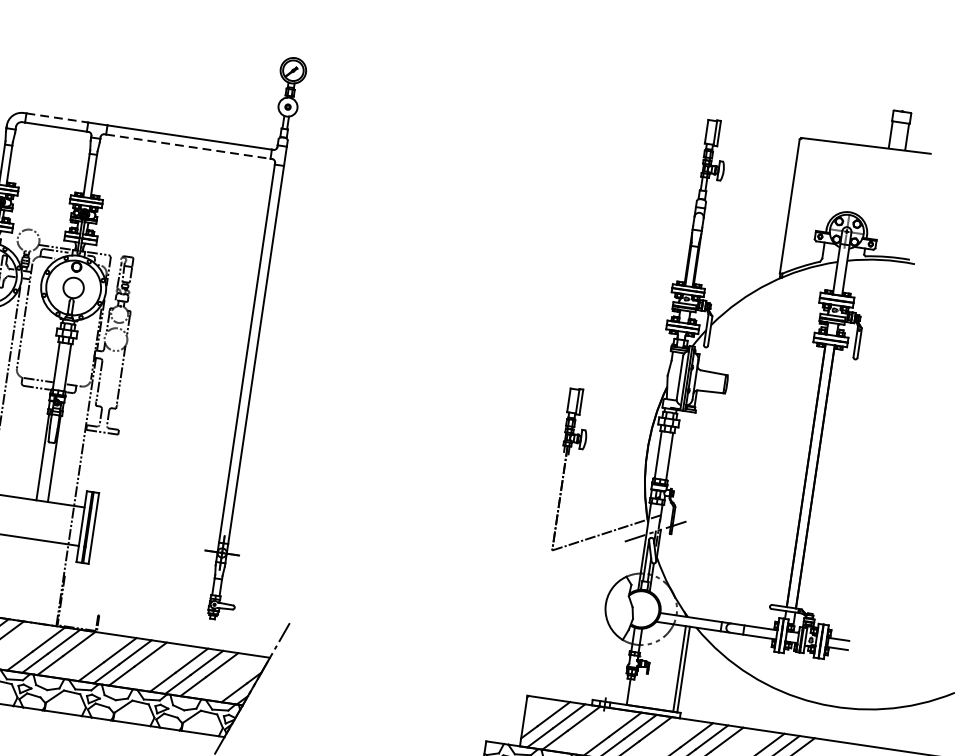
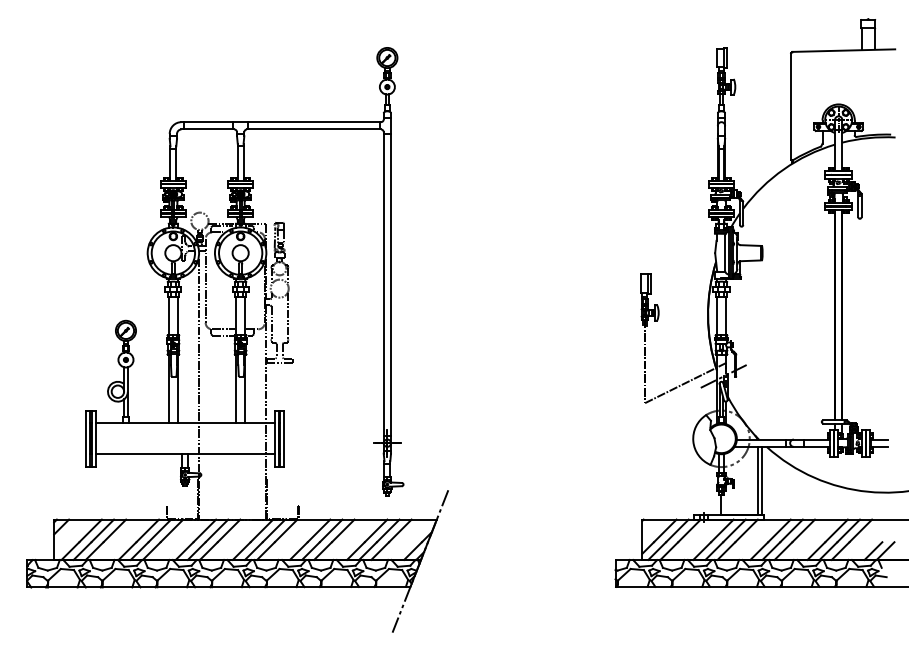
line: (57, 118) -> (208, 122), dashed -> solid
line: (188, 146) -> (314, 129), dashed -> solid

